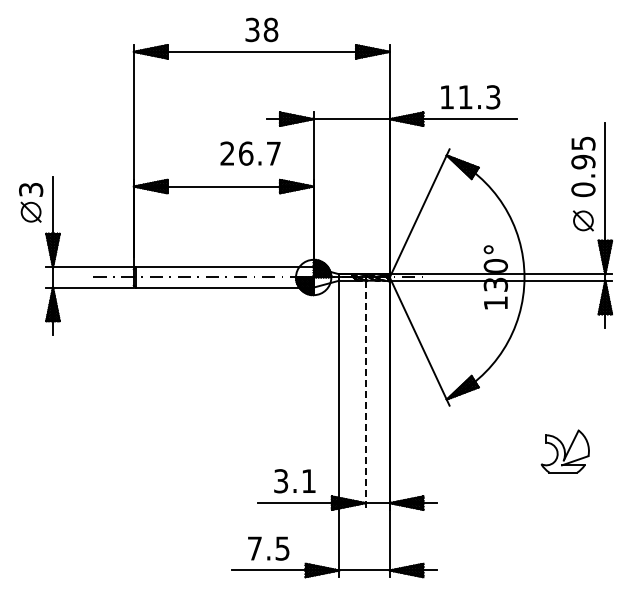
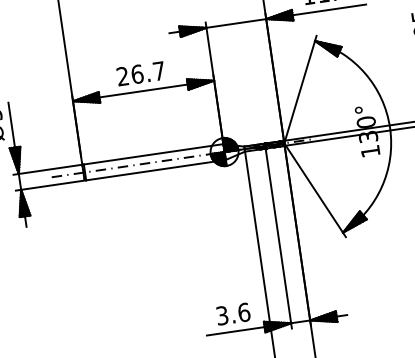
text: (250, 153) -> (140, 73), moved
line: (365, 395) -> (278, 238), dashed -> solid
text: (308, 481) -> (243, 312), 3.1 -> 3.6

